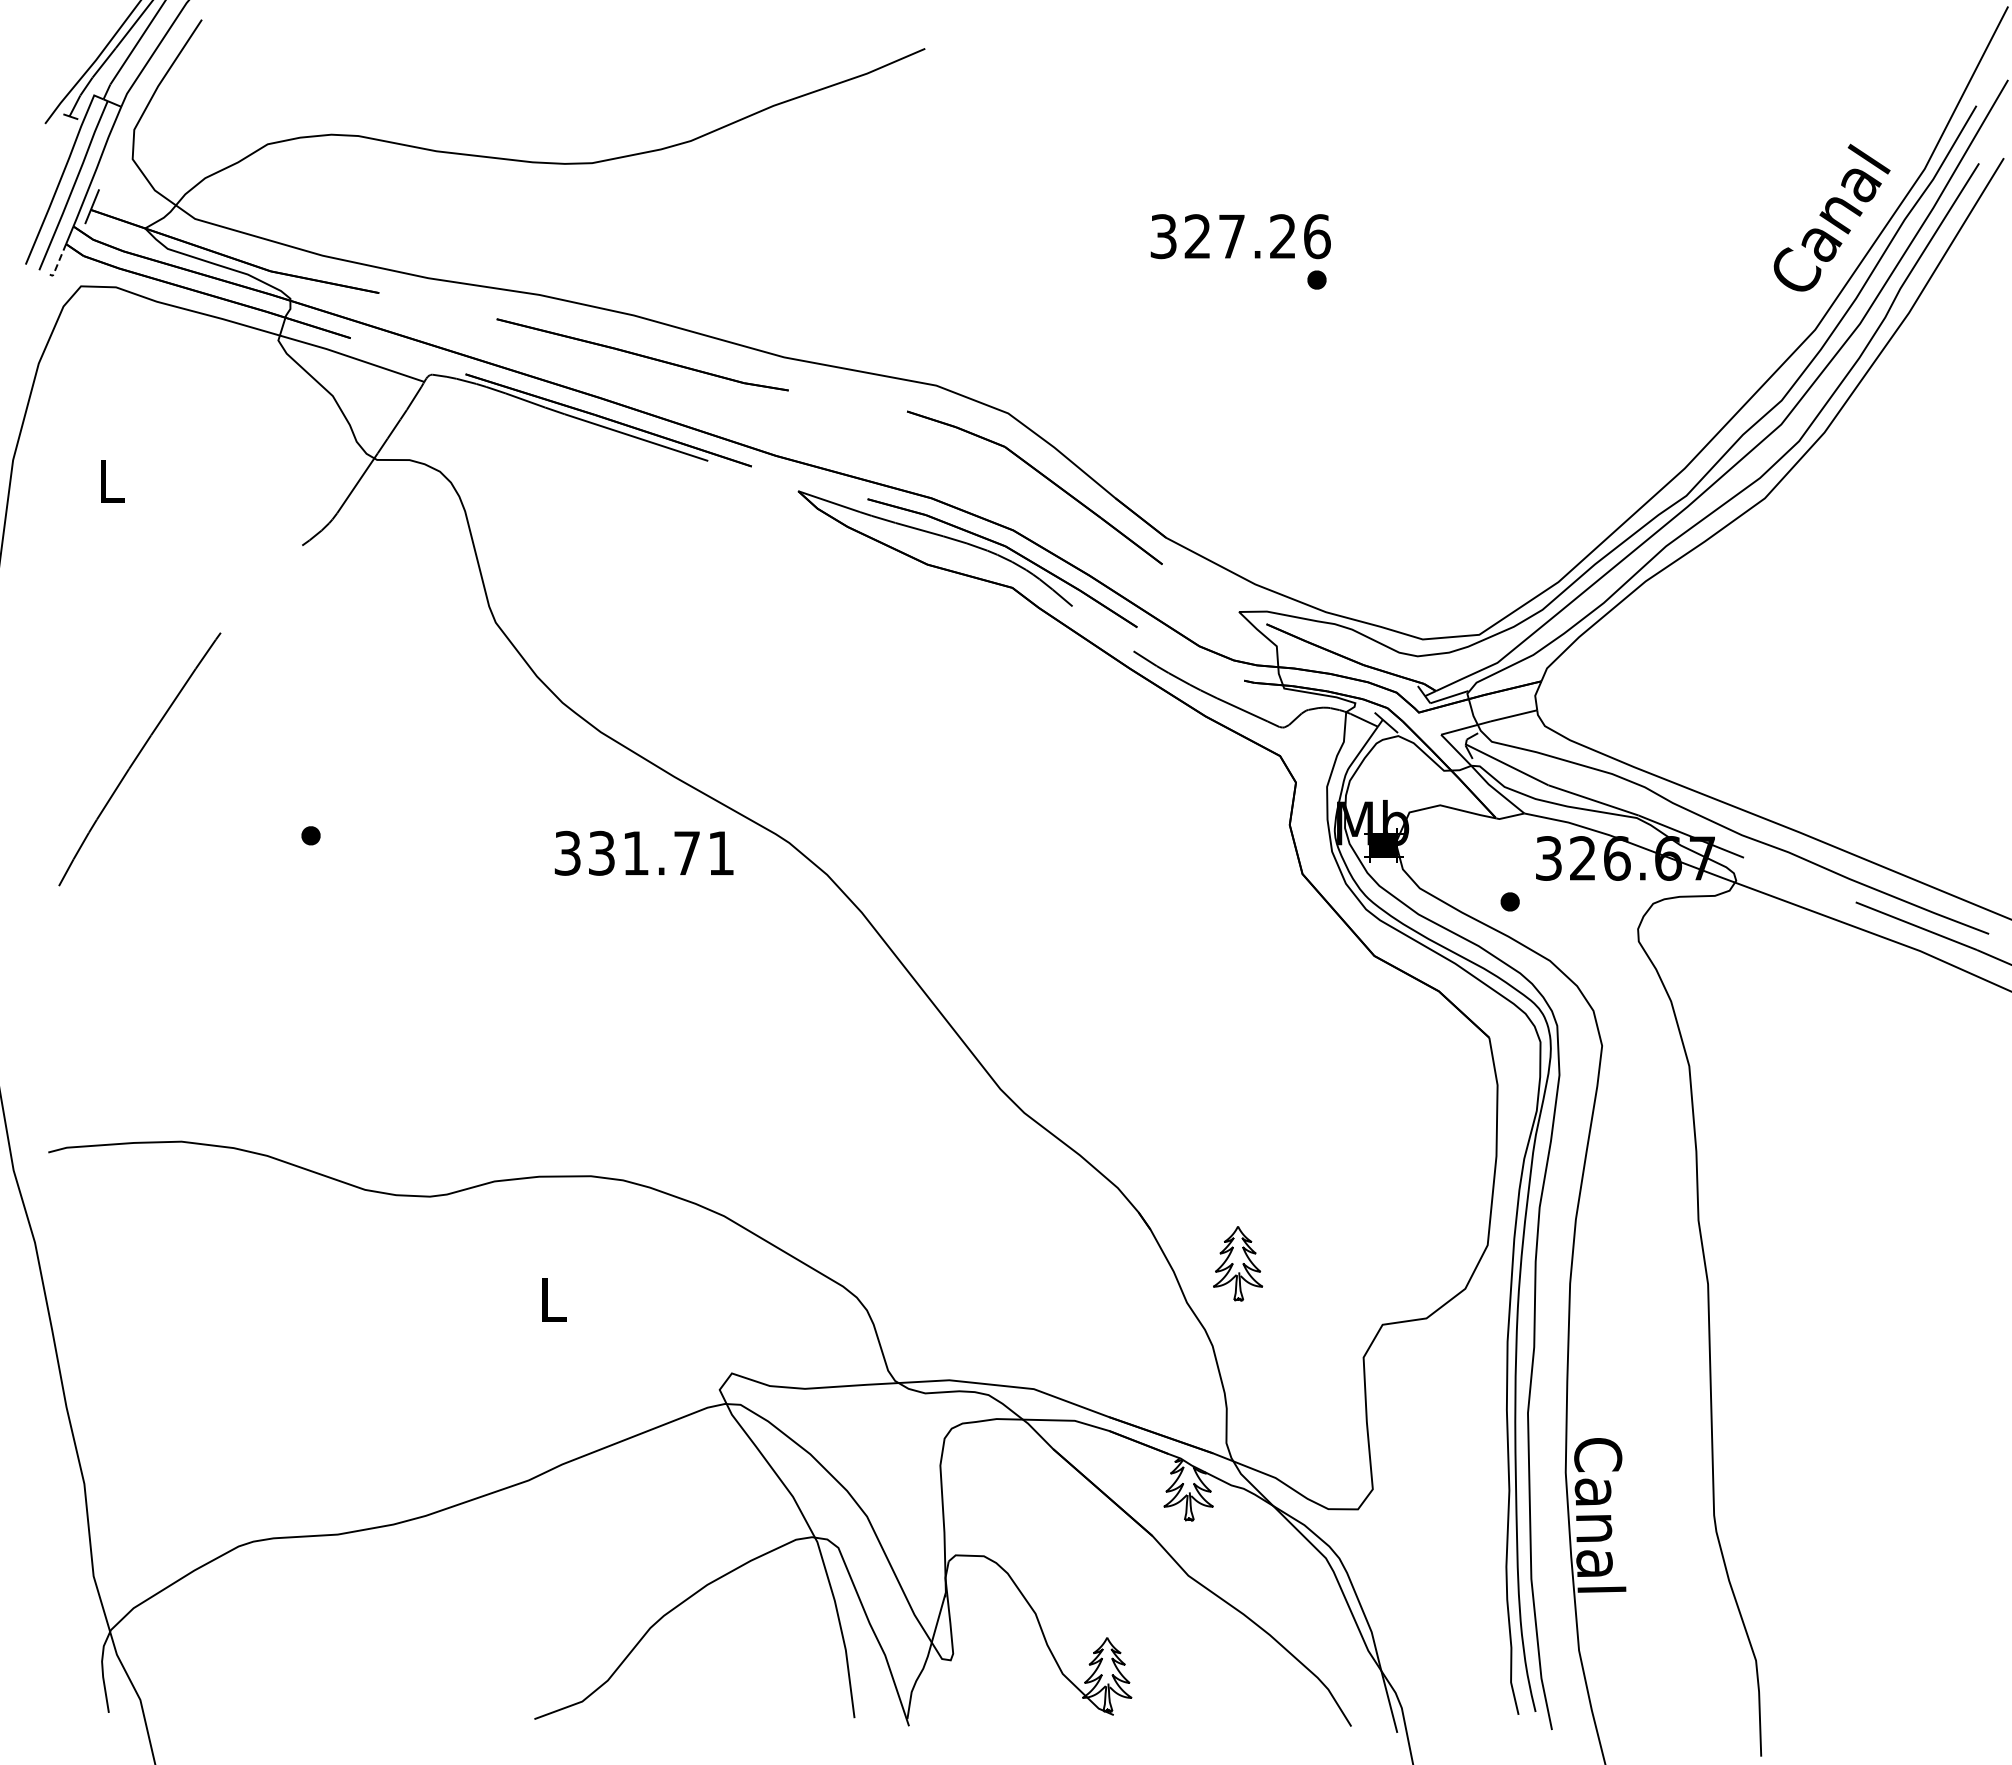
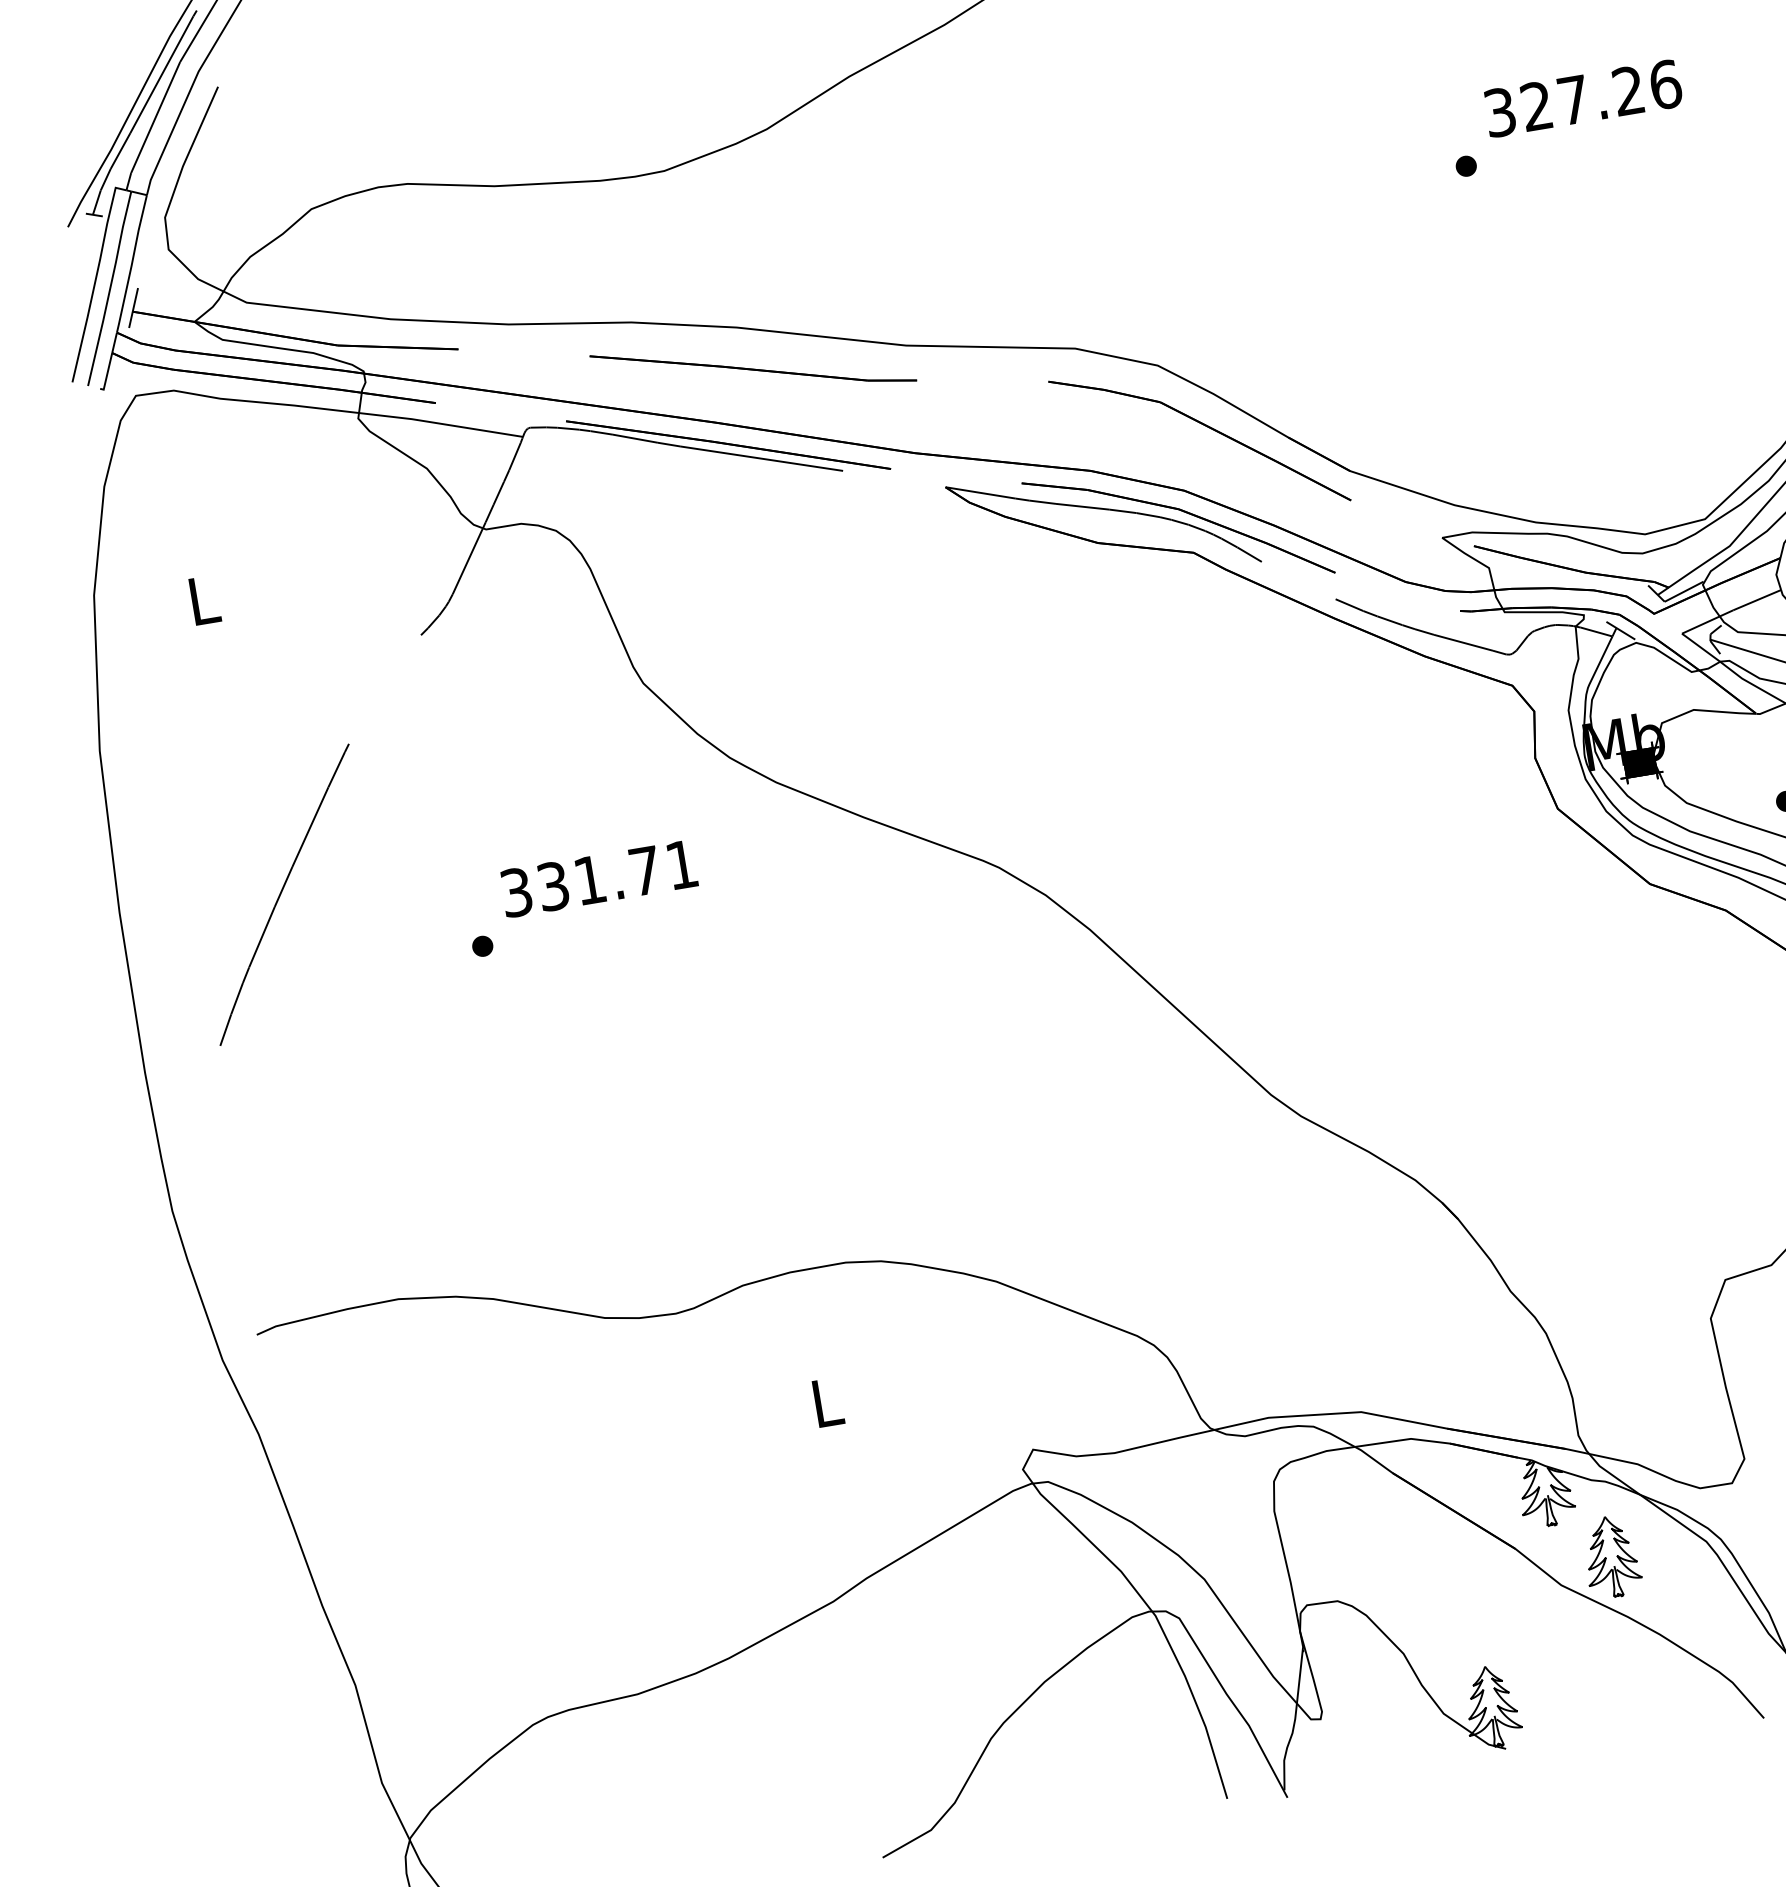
text: (1240, 236) -> (1582, 98), moved
line: (58, 262) -> (107, 374), dashed -> solid
text: (643, 852) -> (598, 877), moved
part: (1238, 1263) -> (1612, 1556), moved

